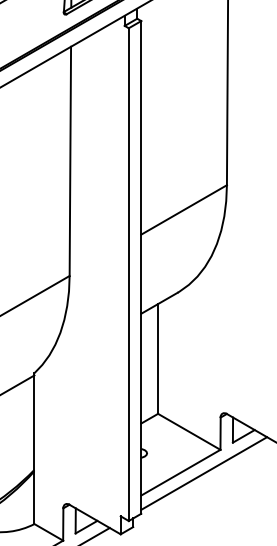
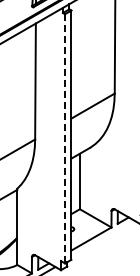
line: (129, 273) -> (65, 138), solid -> dashed
line: (204, 473) -> (103, 239), removed

